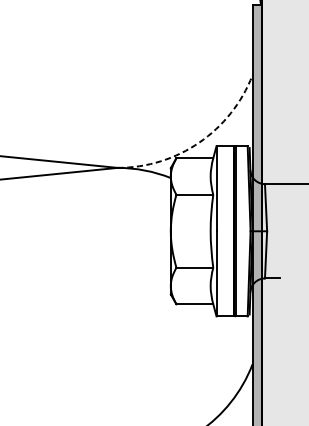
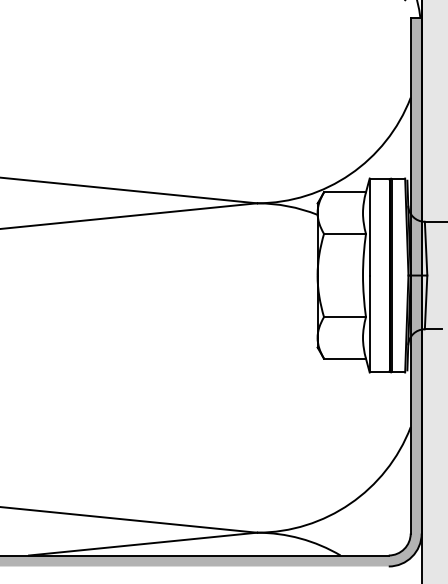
arc: (199, 142) -> (350, 174), dashed -> solid

